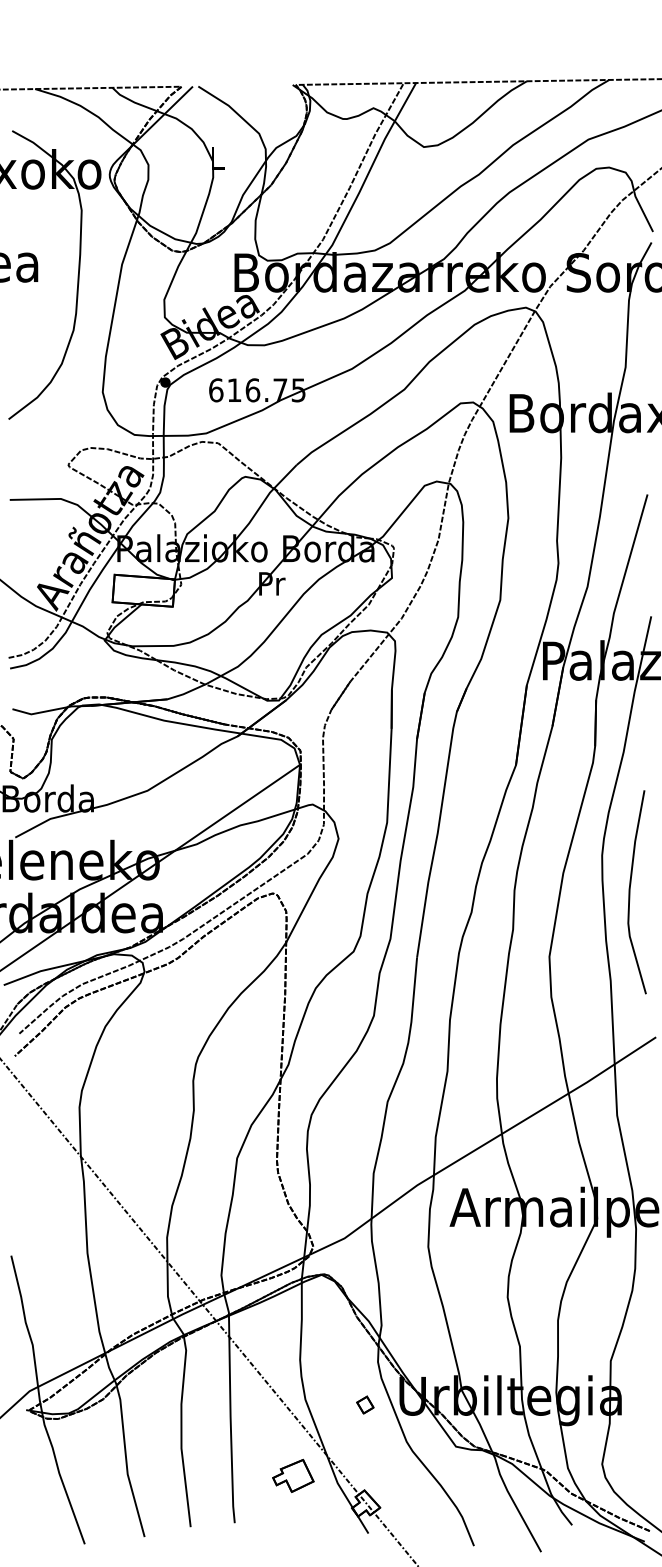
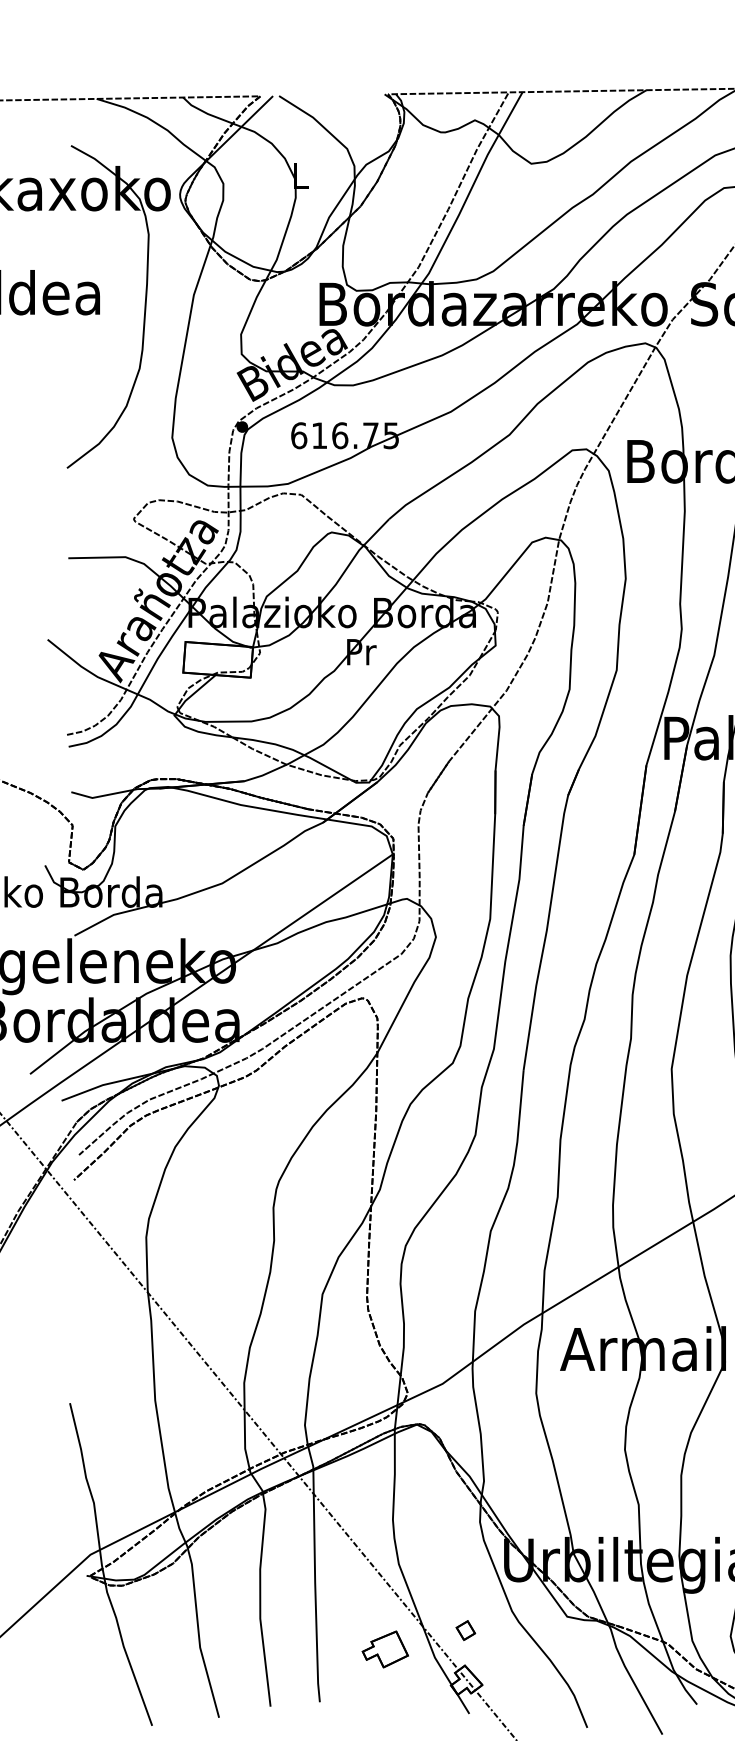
part: (365, 1404) -> (466, 1629), moved

